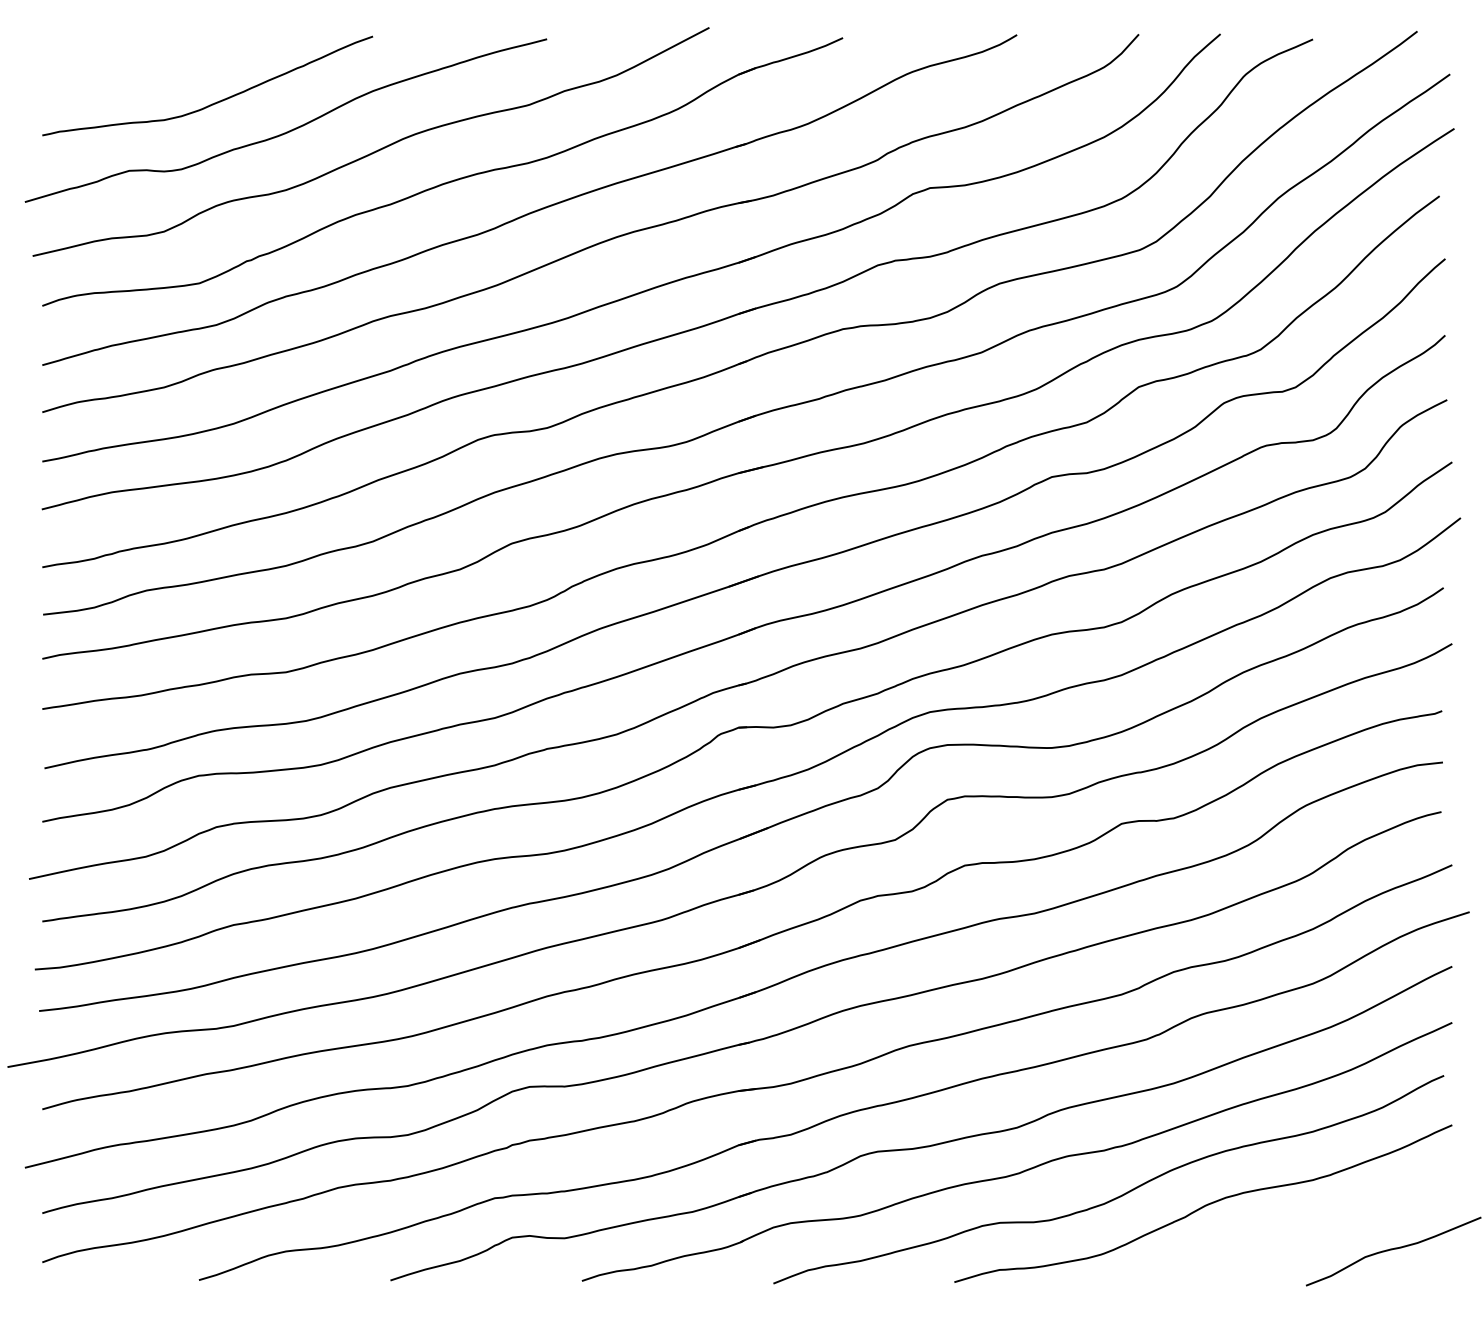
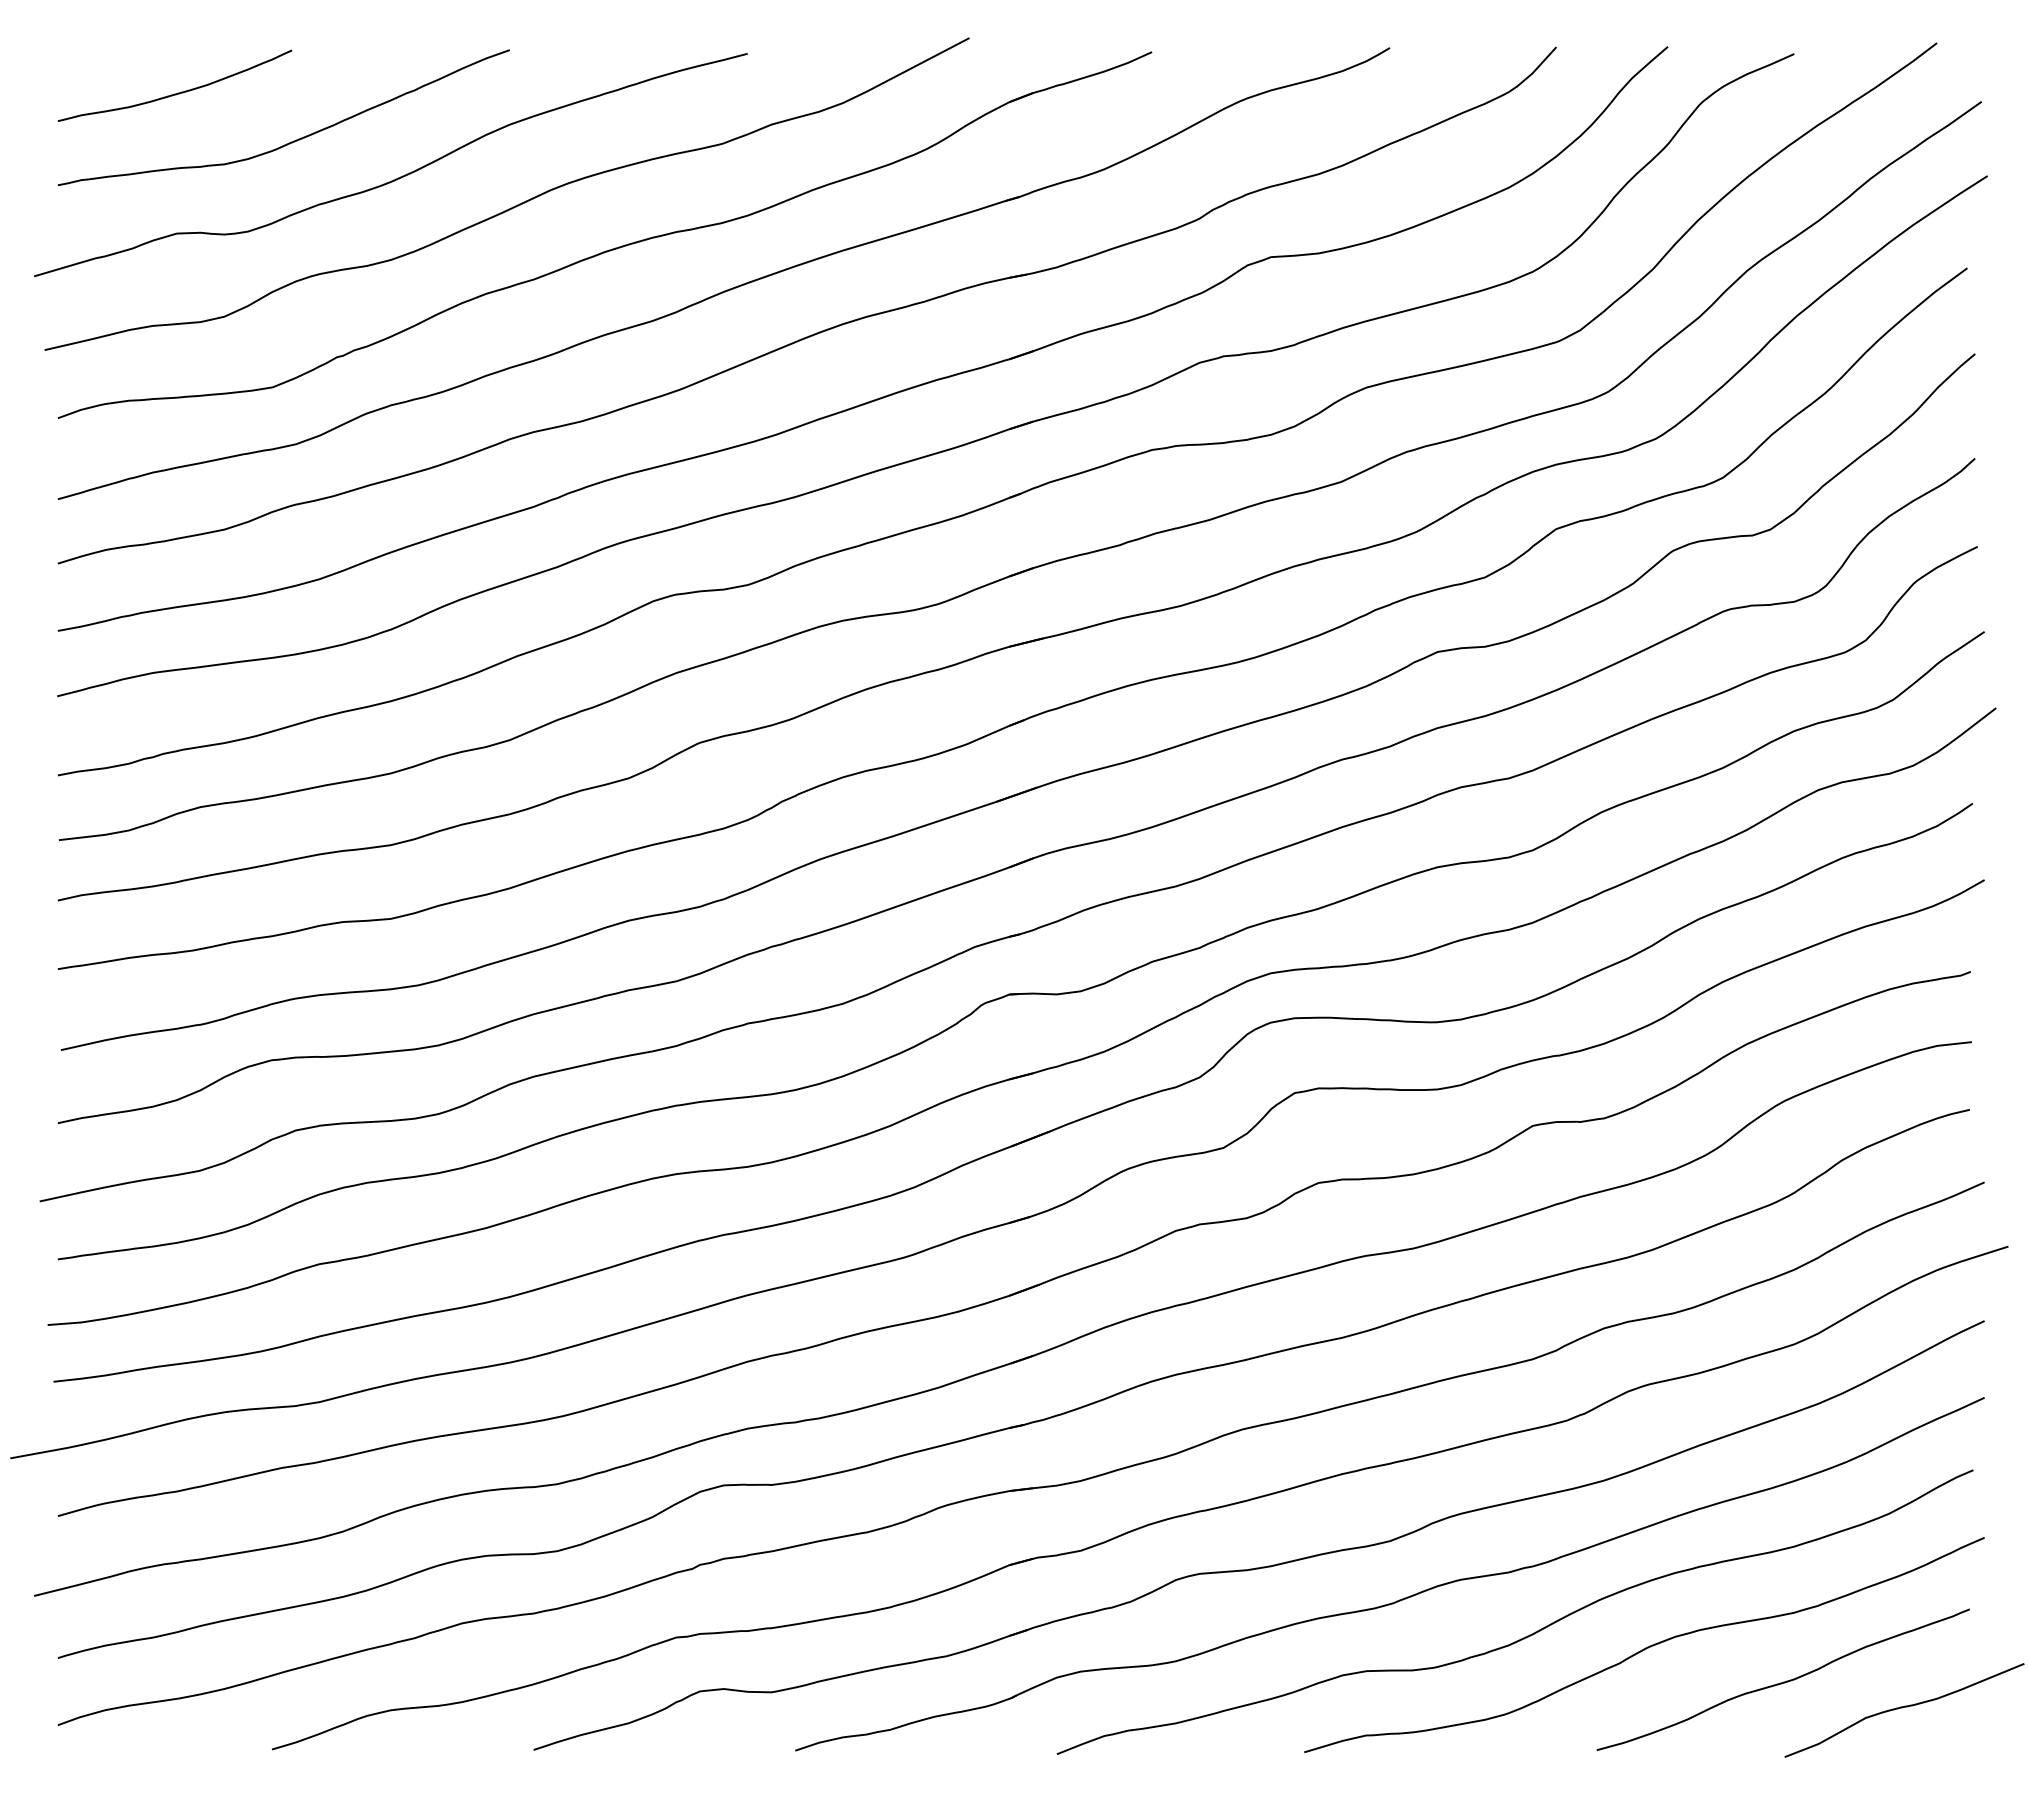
curve: (127, 68) -> (174, 93), added
curve: (1305, 1230) -> (1783, 1681), added

